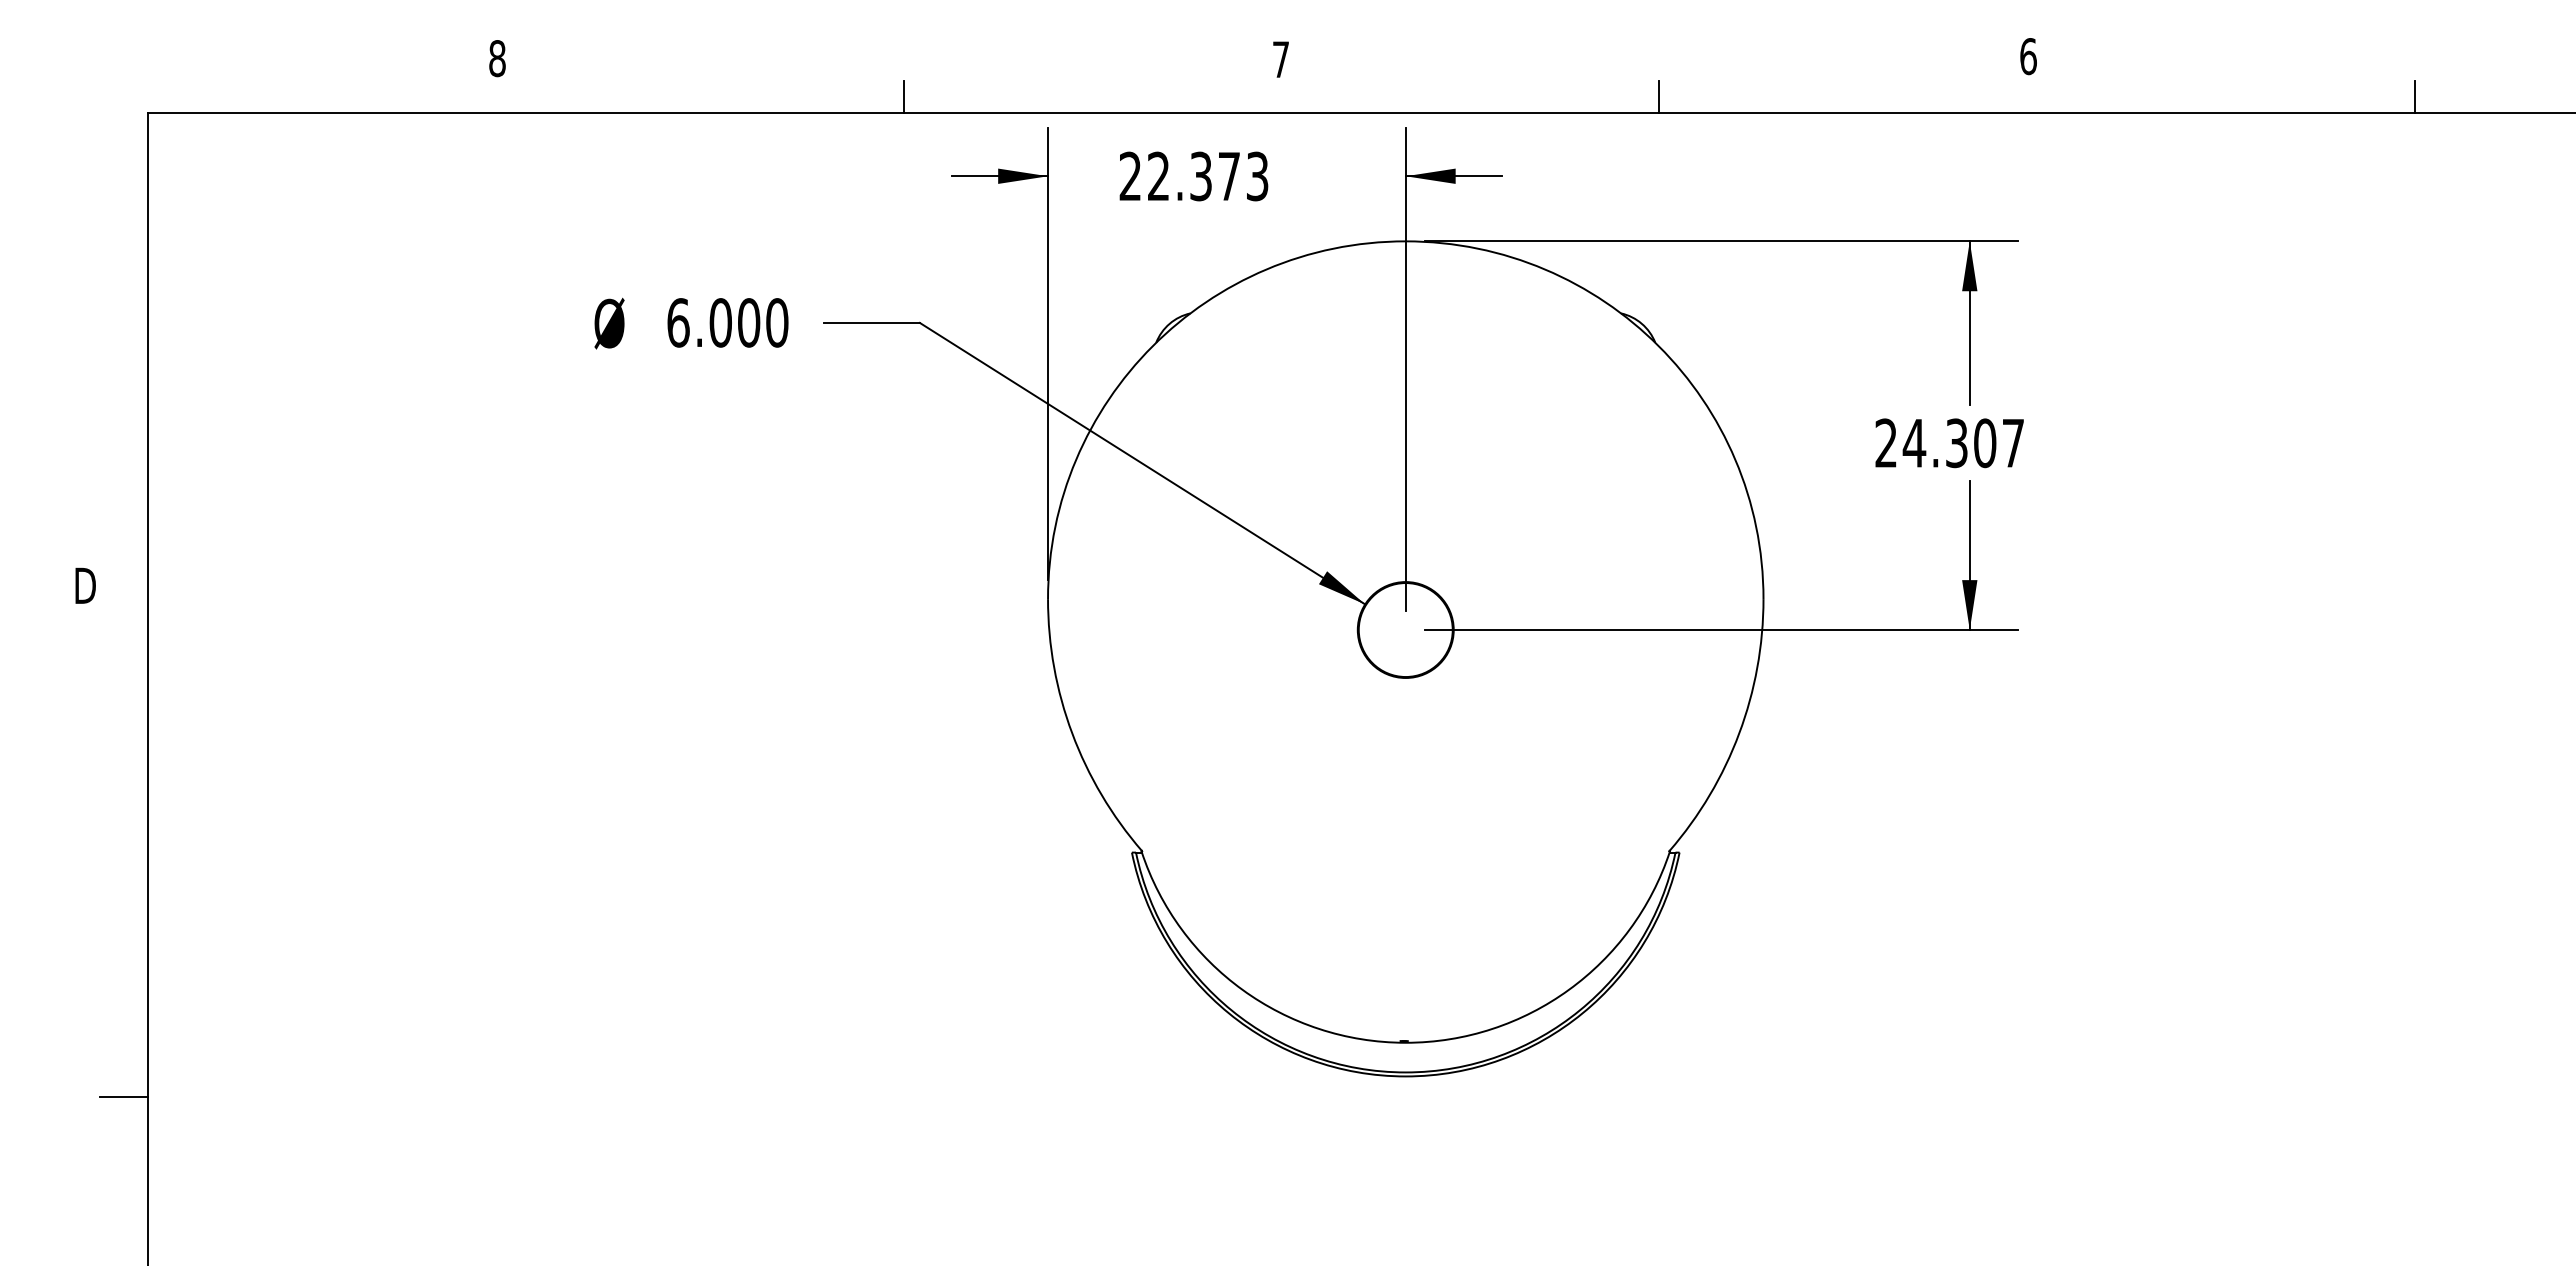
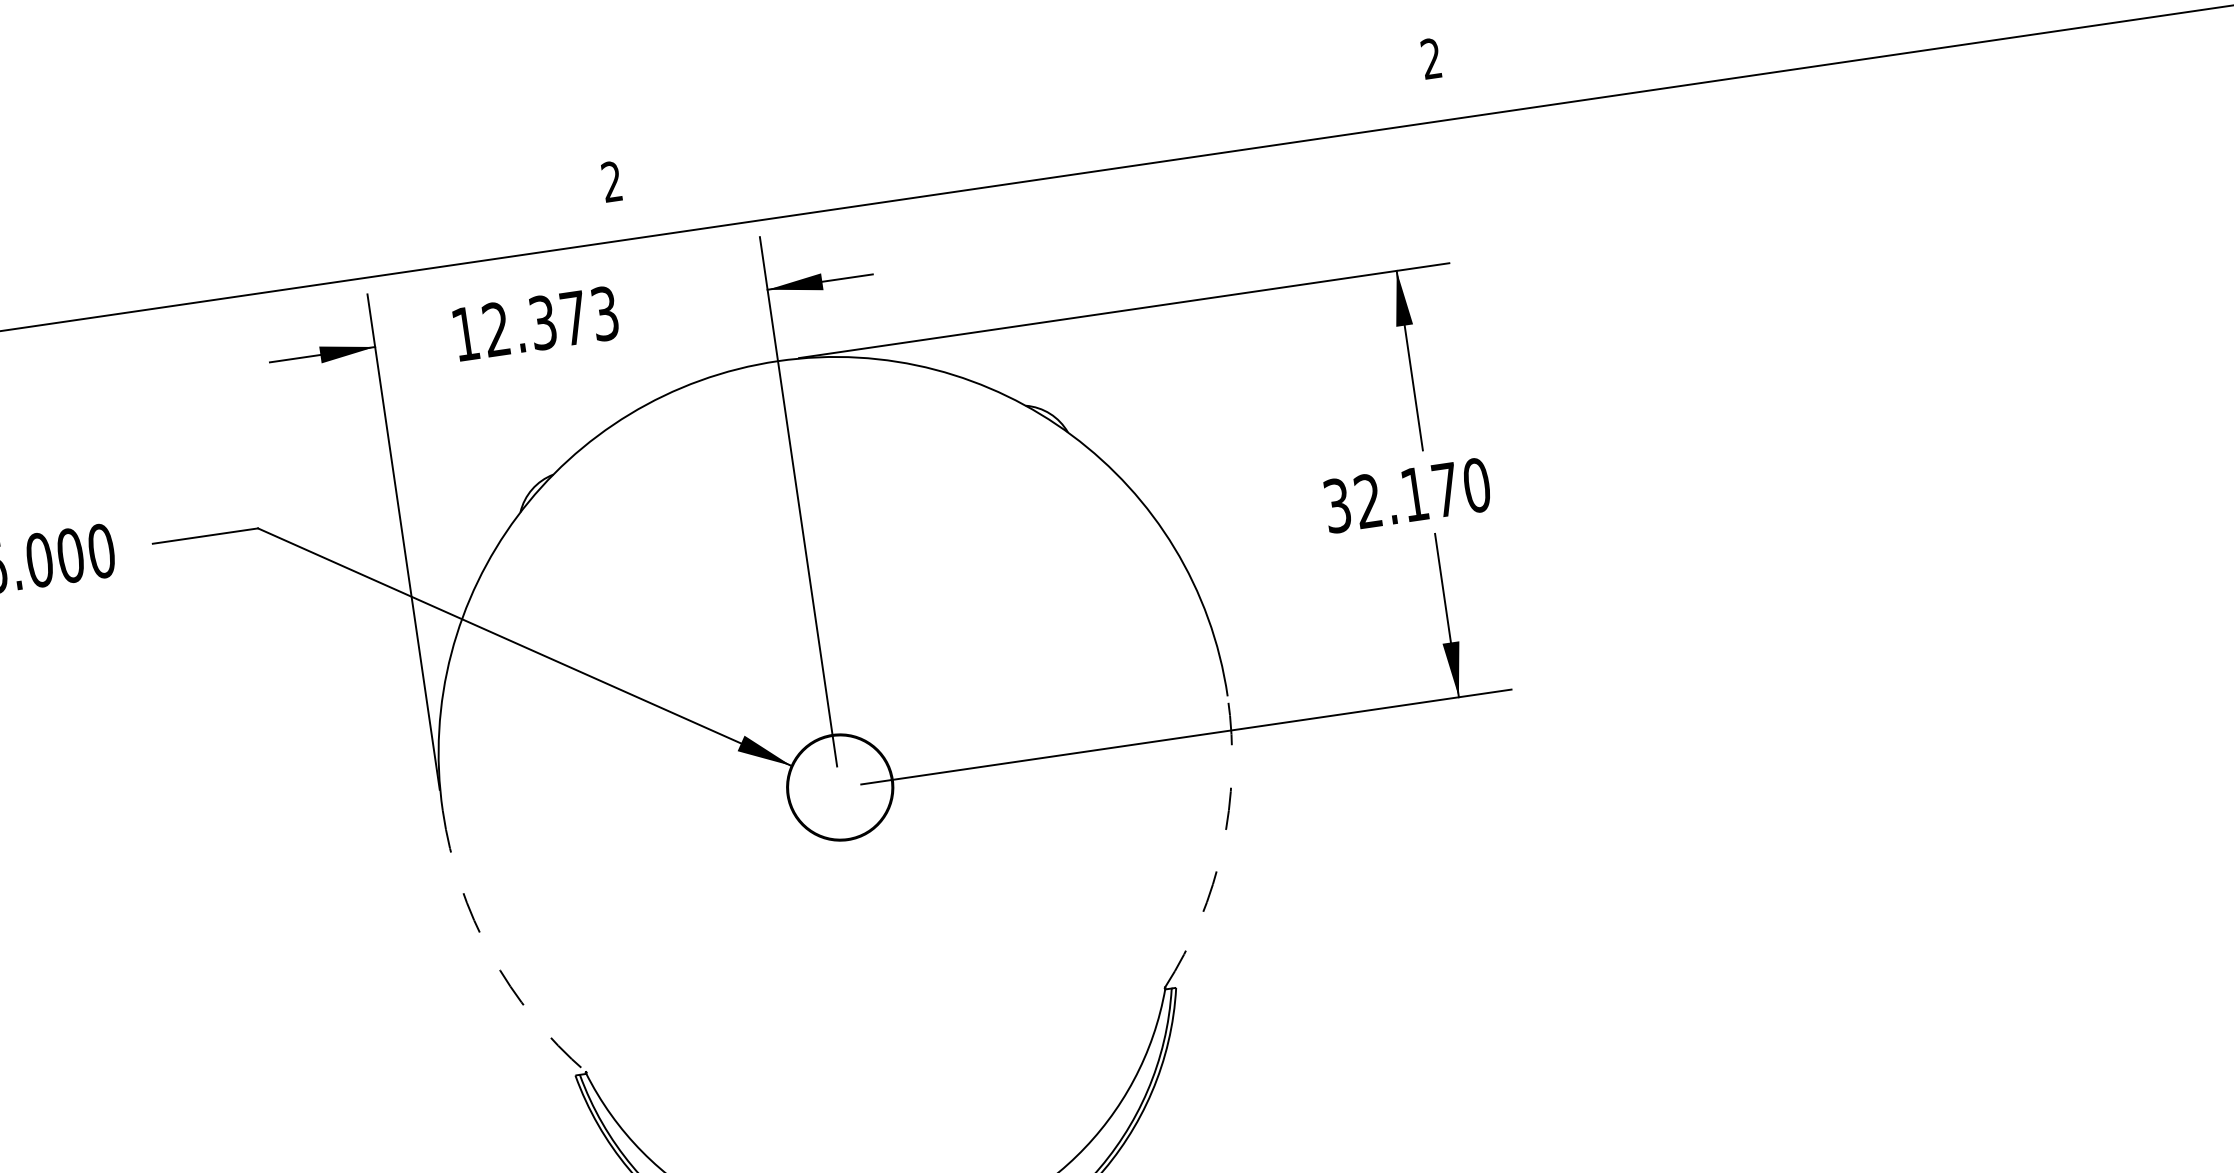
text: (2028, 56) -> (1431, 58), 6 -> 2
text: (1280, 59) -> (611, 181), 7 -> 2
line: (903, 96) -> (203, 282), removed
line: (1659, 96) -> (1033, 161), removed
line: (2414, 96) -> (1861, 40), removed
text: (1129, 175) -> (464, 333), 22.373 -> 12.373
text: (1949, 443) -> (1406, 495), 24.307 -> 32.170
arc: (1072, 733) -> (491, 954), solid -> dashed
arc: (1739, 733) -> (1222, 847), solid -> dashed

